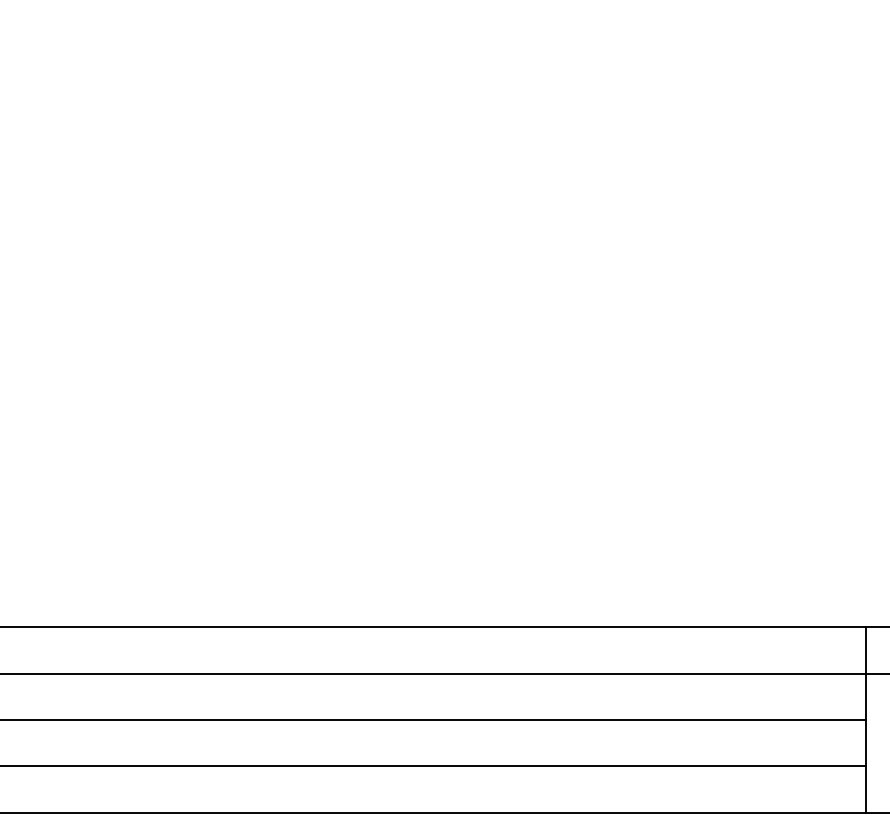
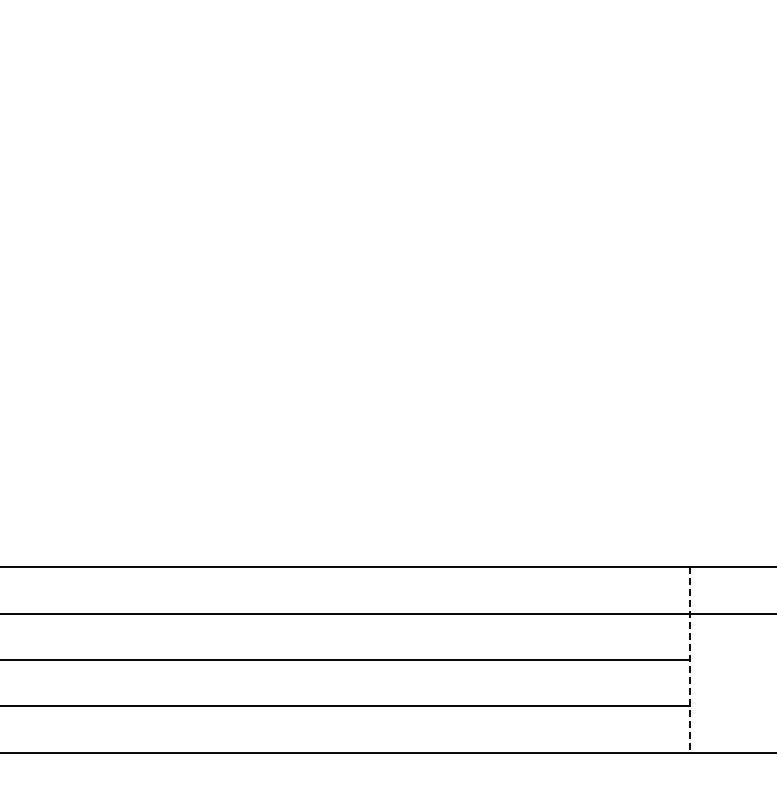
line: (866, 719) -> (689, 659), solid -> dashed

